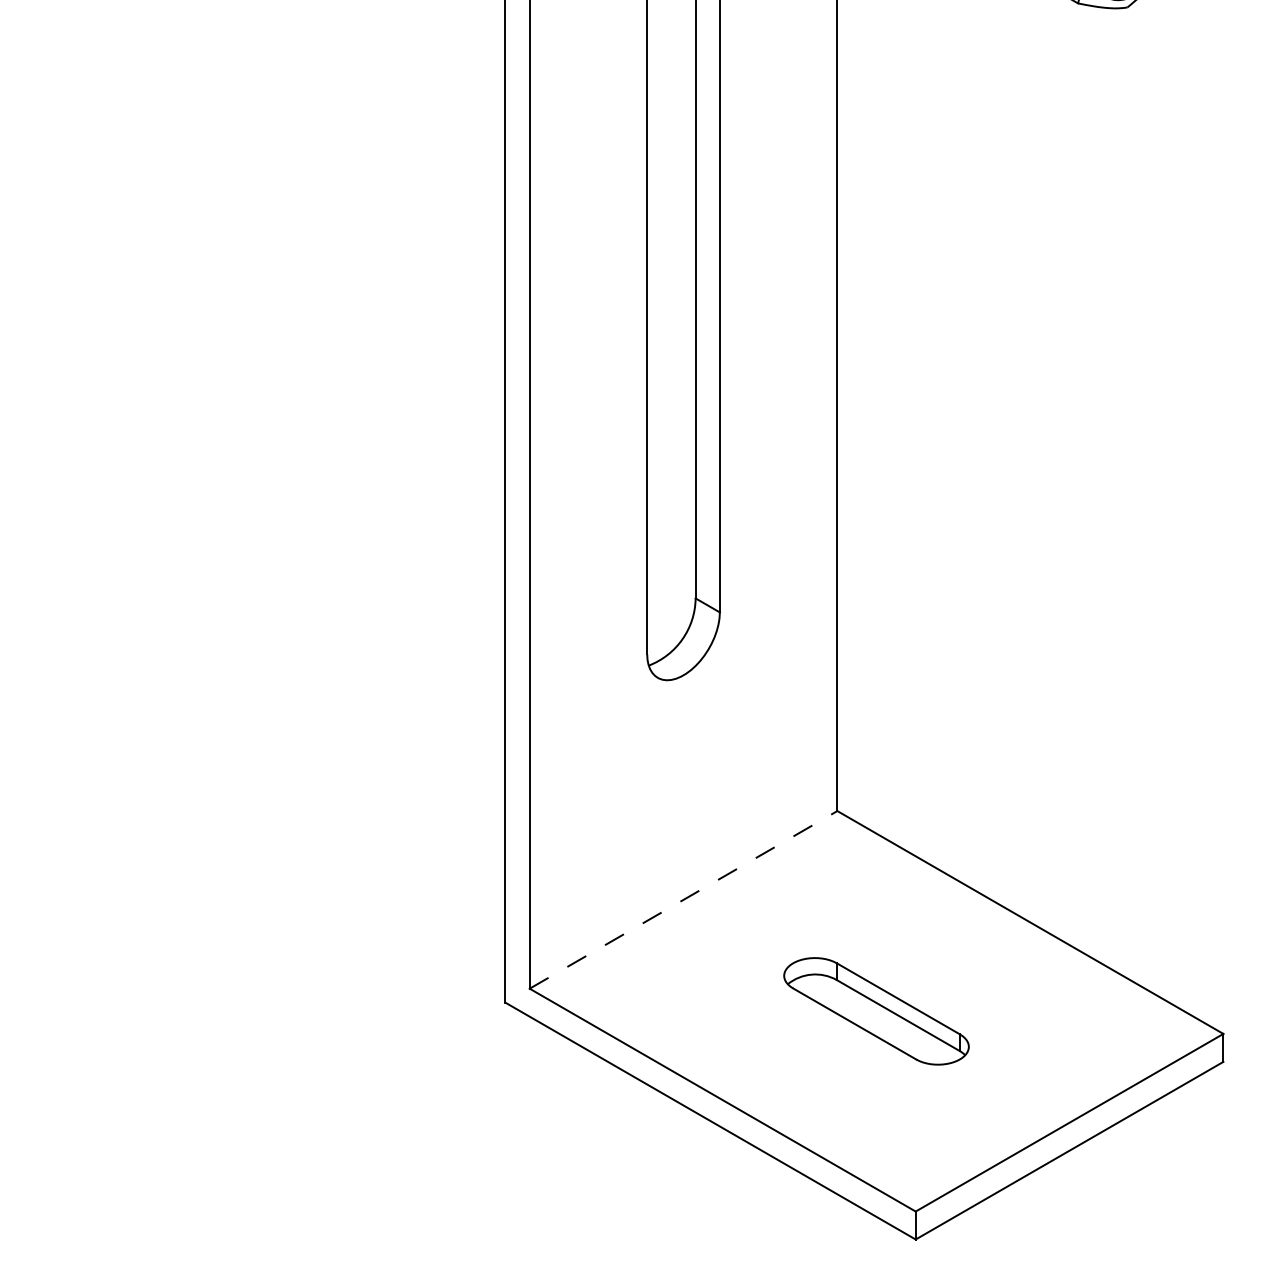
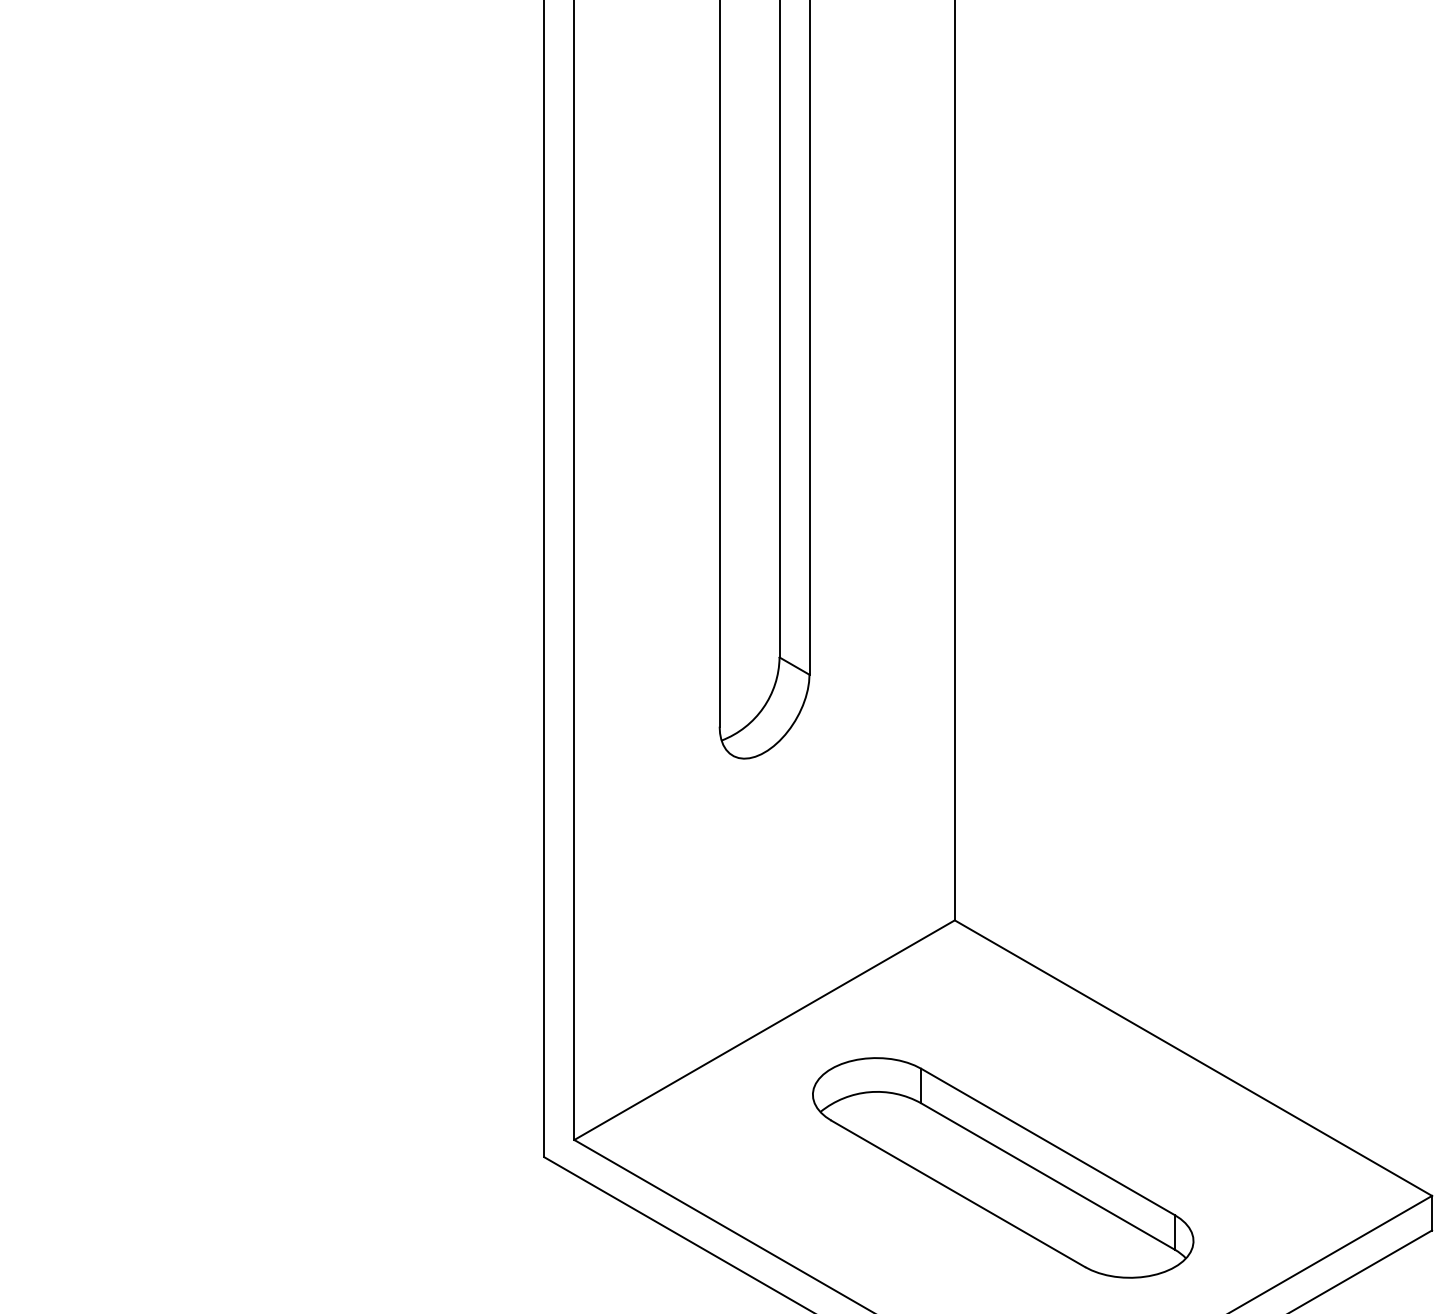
line: (683, 899) -> (764, 1029), dashed -> solid
part: (876, 1011) -> (1003, 1168), size x1.67

